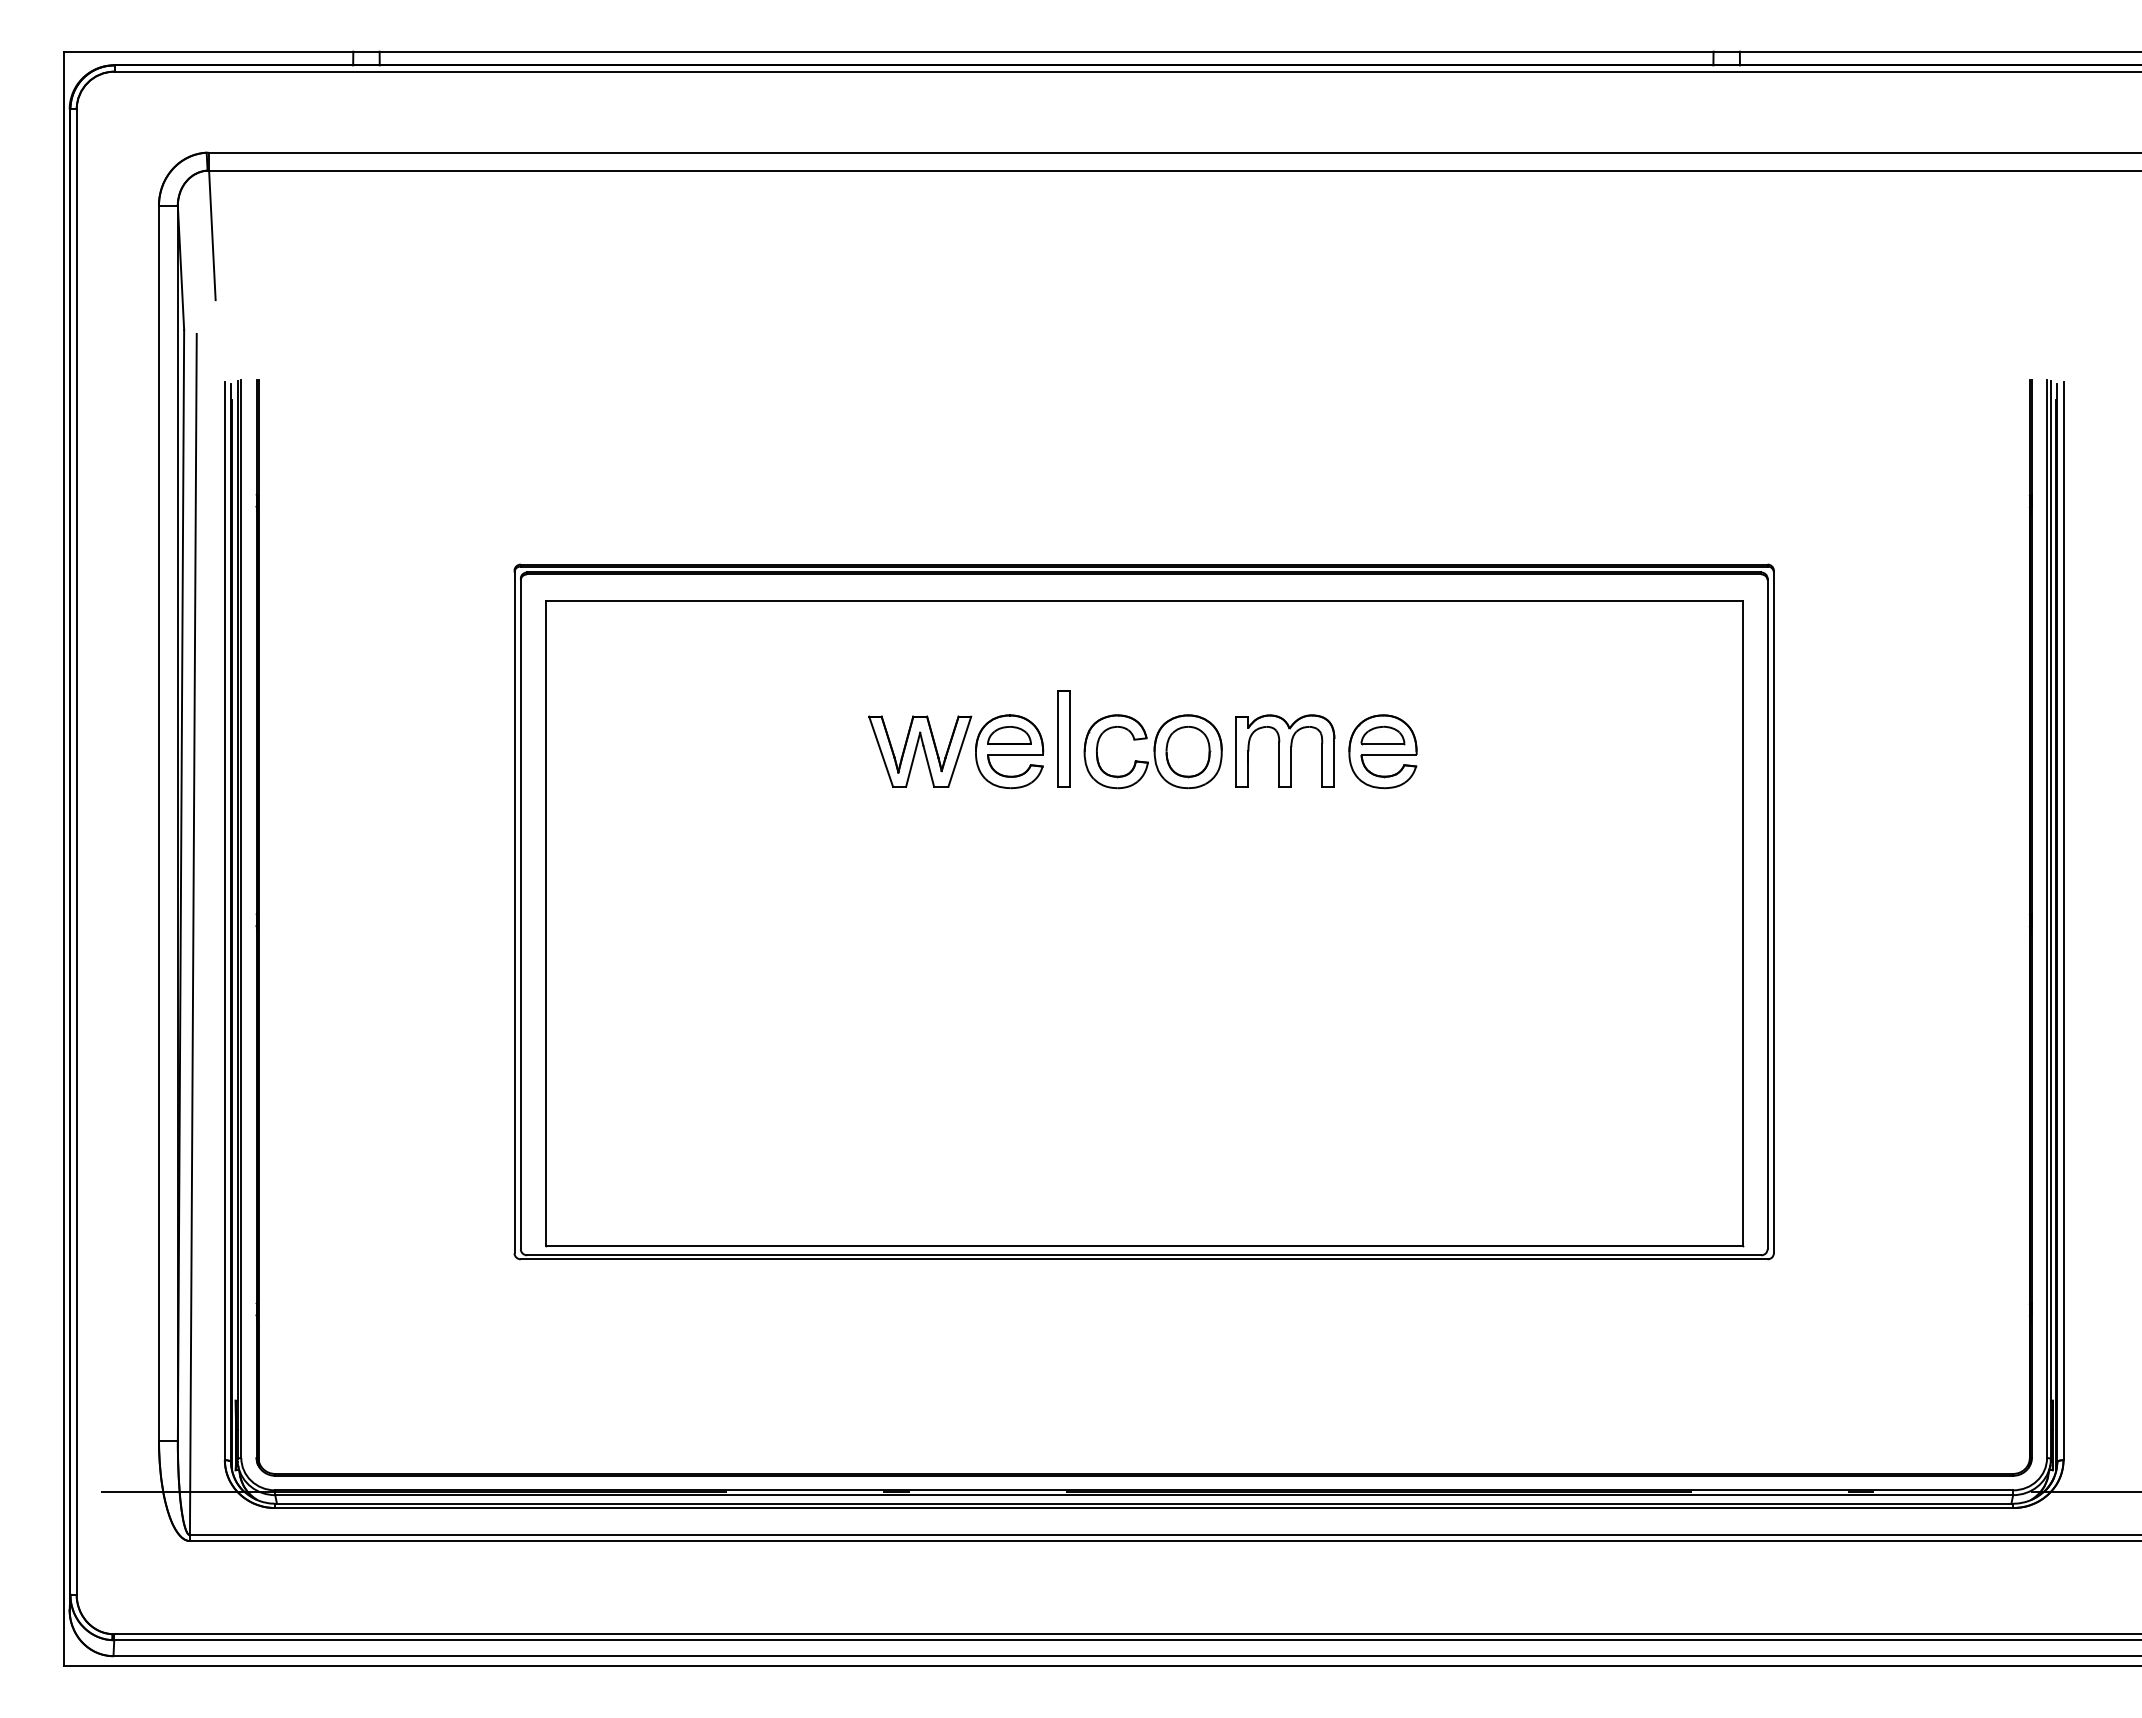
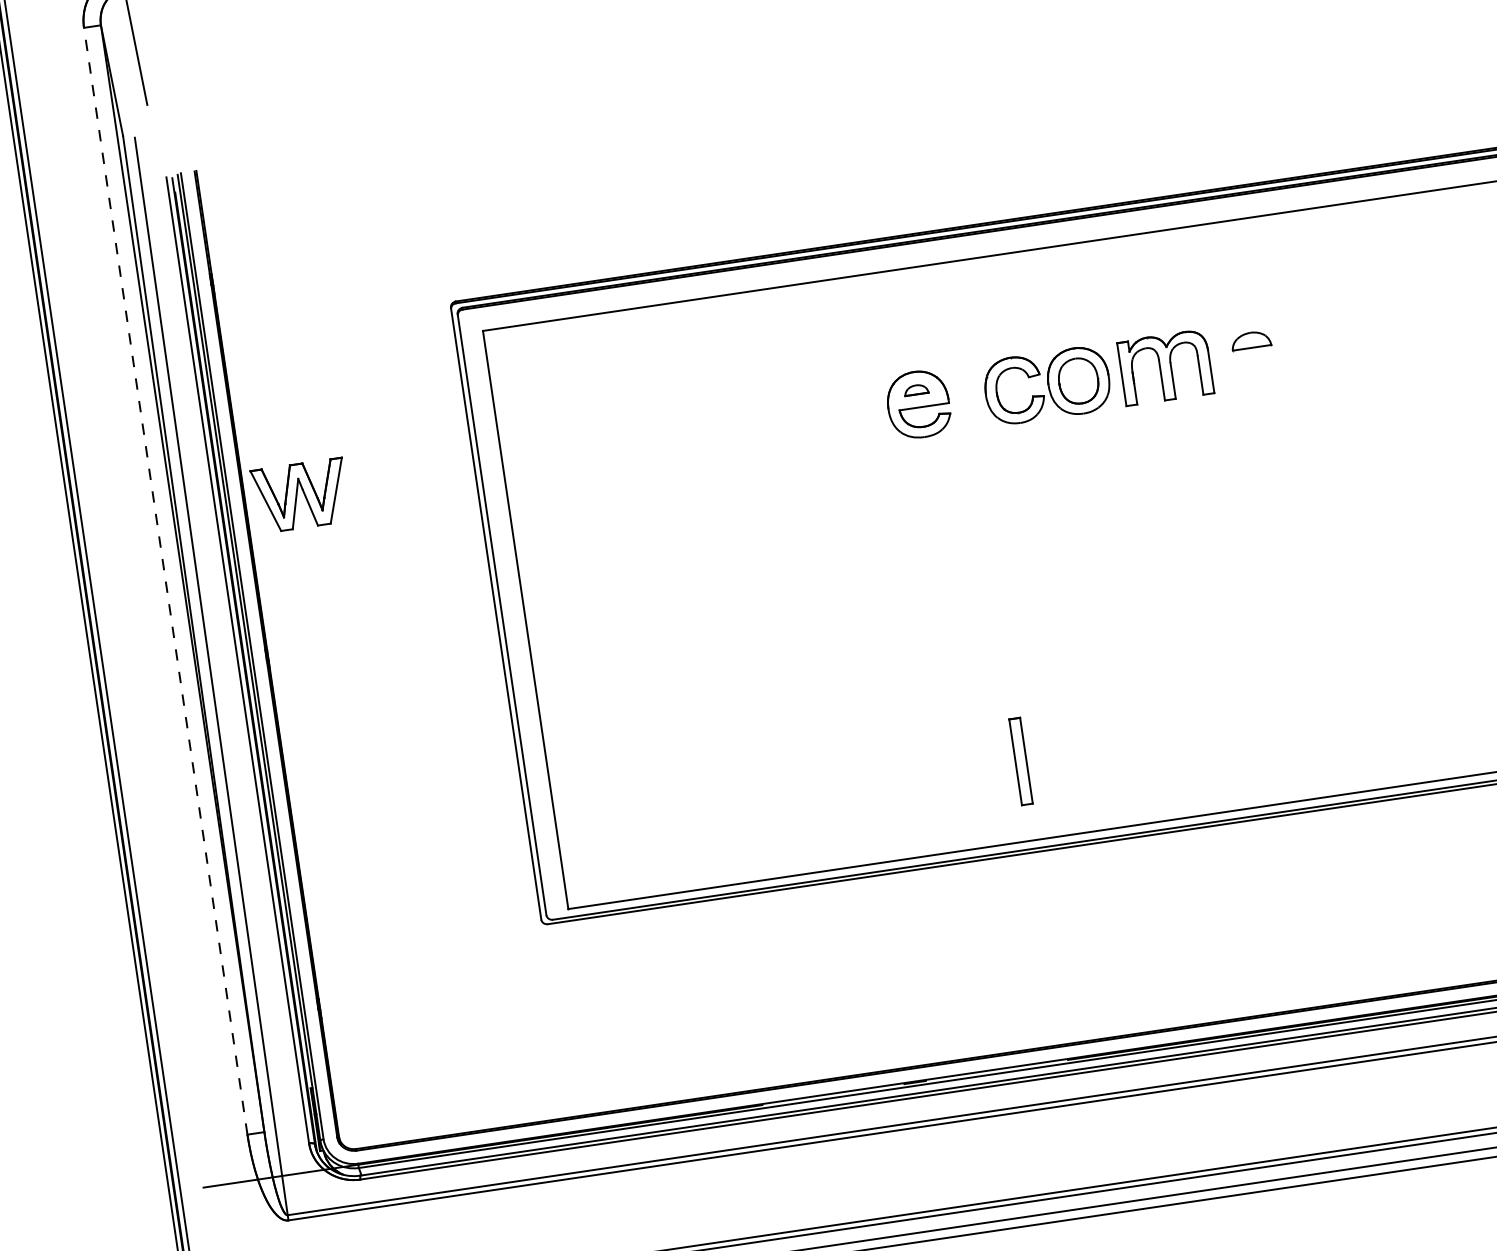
part: (1009, 735) -> (916, 390), size x0.6
part: (1063, 738) -> (1020, 761), moved
part: (920, 751) -> (301, 495), moved
part: (1382, 751) -> (1252, 355), removed
line: (158, 823) -> (165, 581), solid -> dashed

